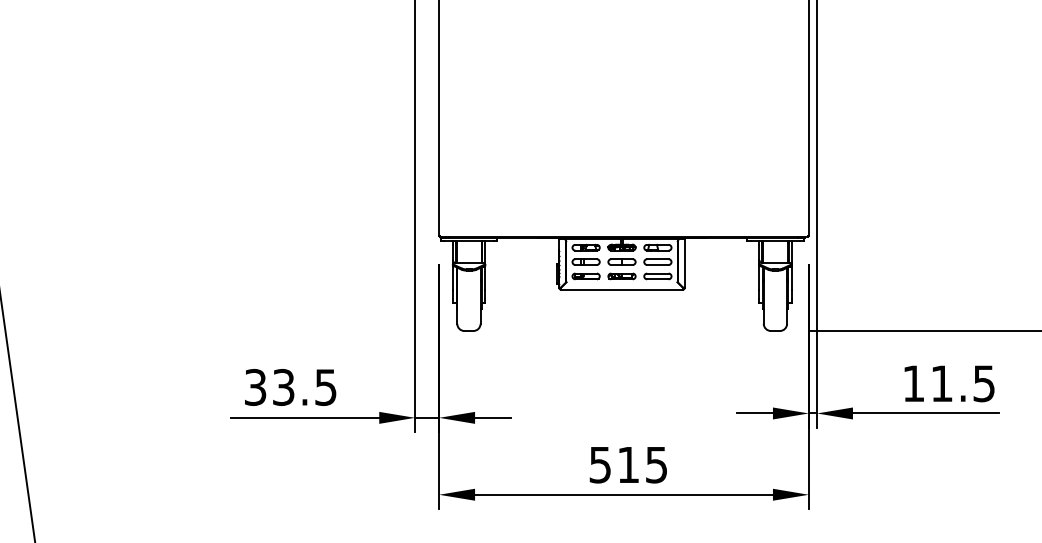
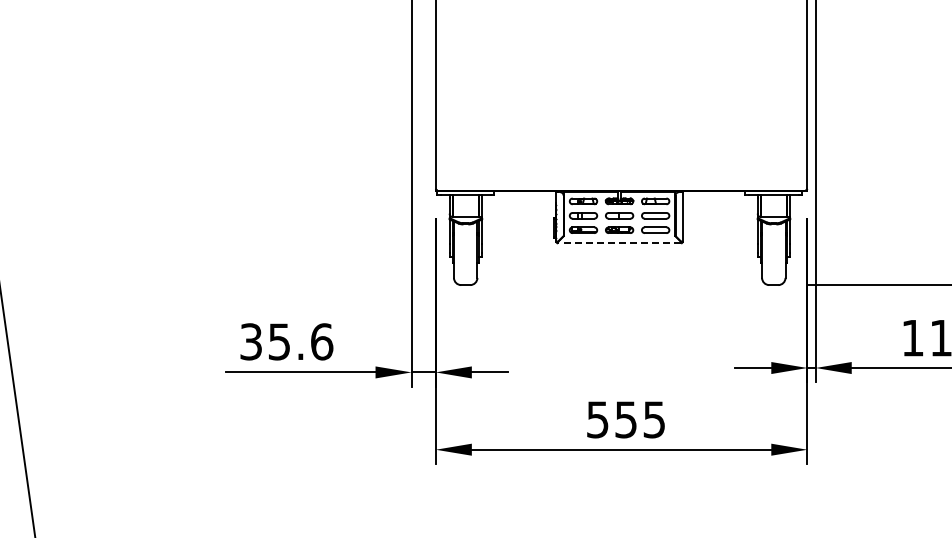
line: (621, 289) -> (619, 243), solid -> dashed
text: (305, 387) -> (301, 341), 33.5 -> 35.6
text: (628, 465) -> (626, 420), 515 -> 555

